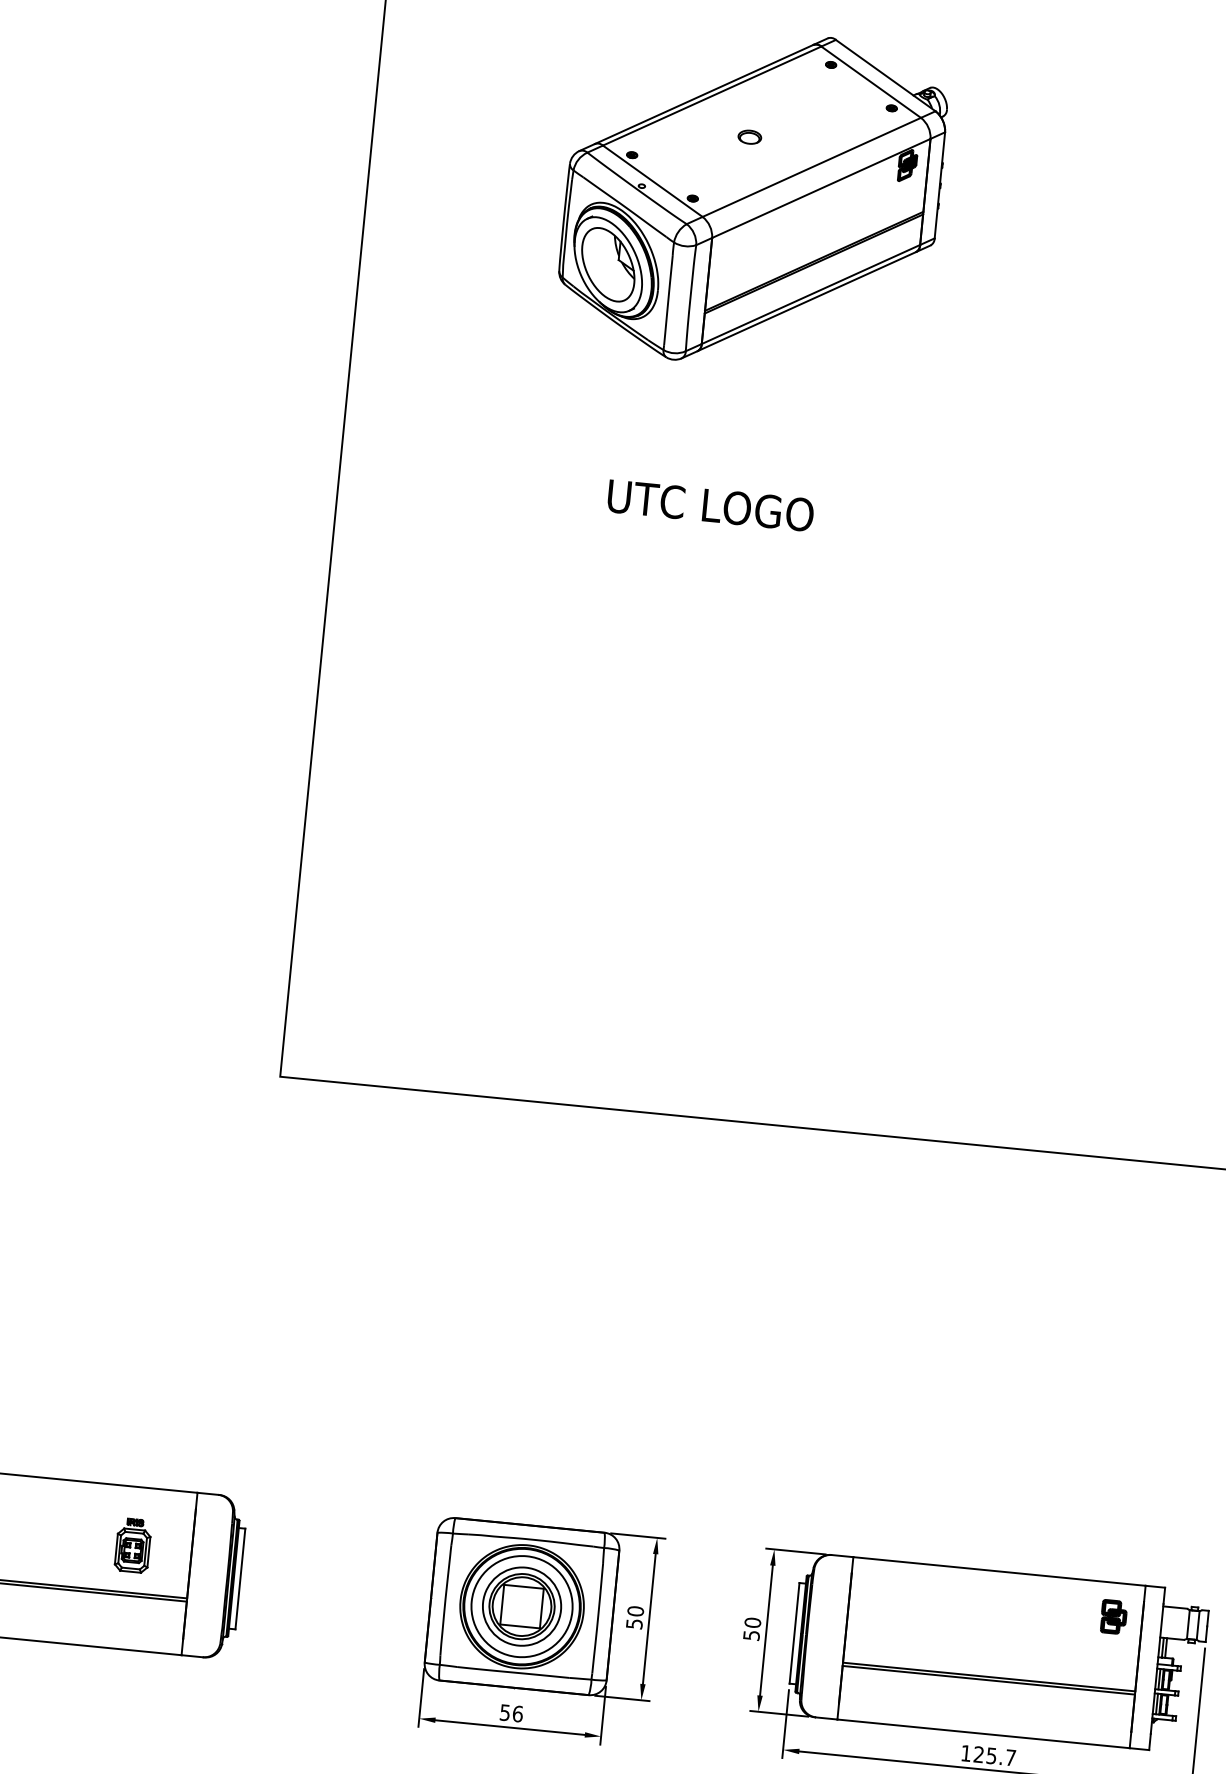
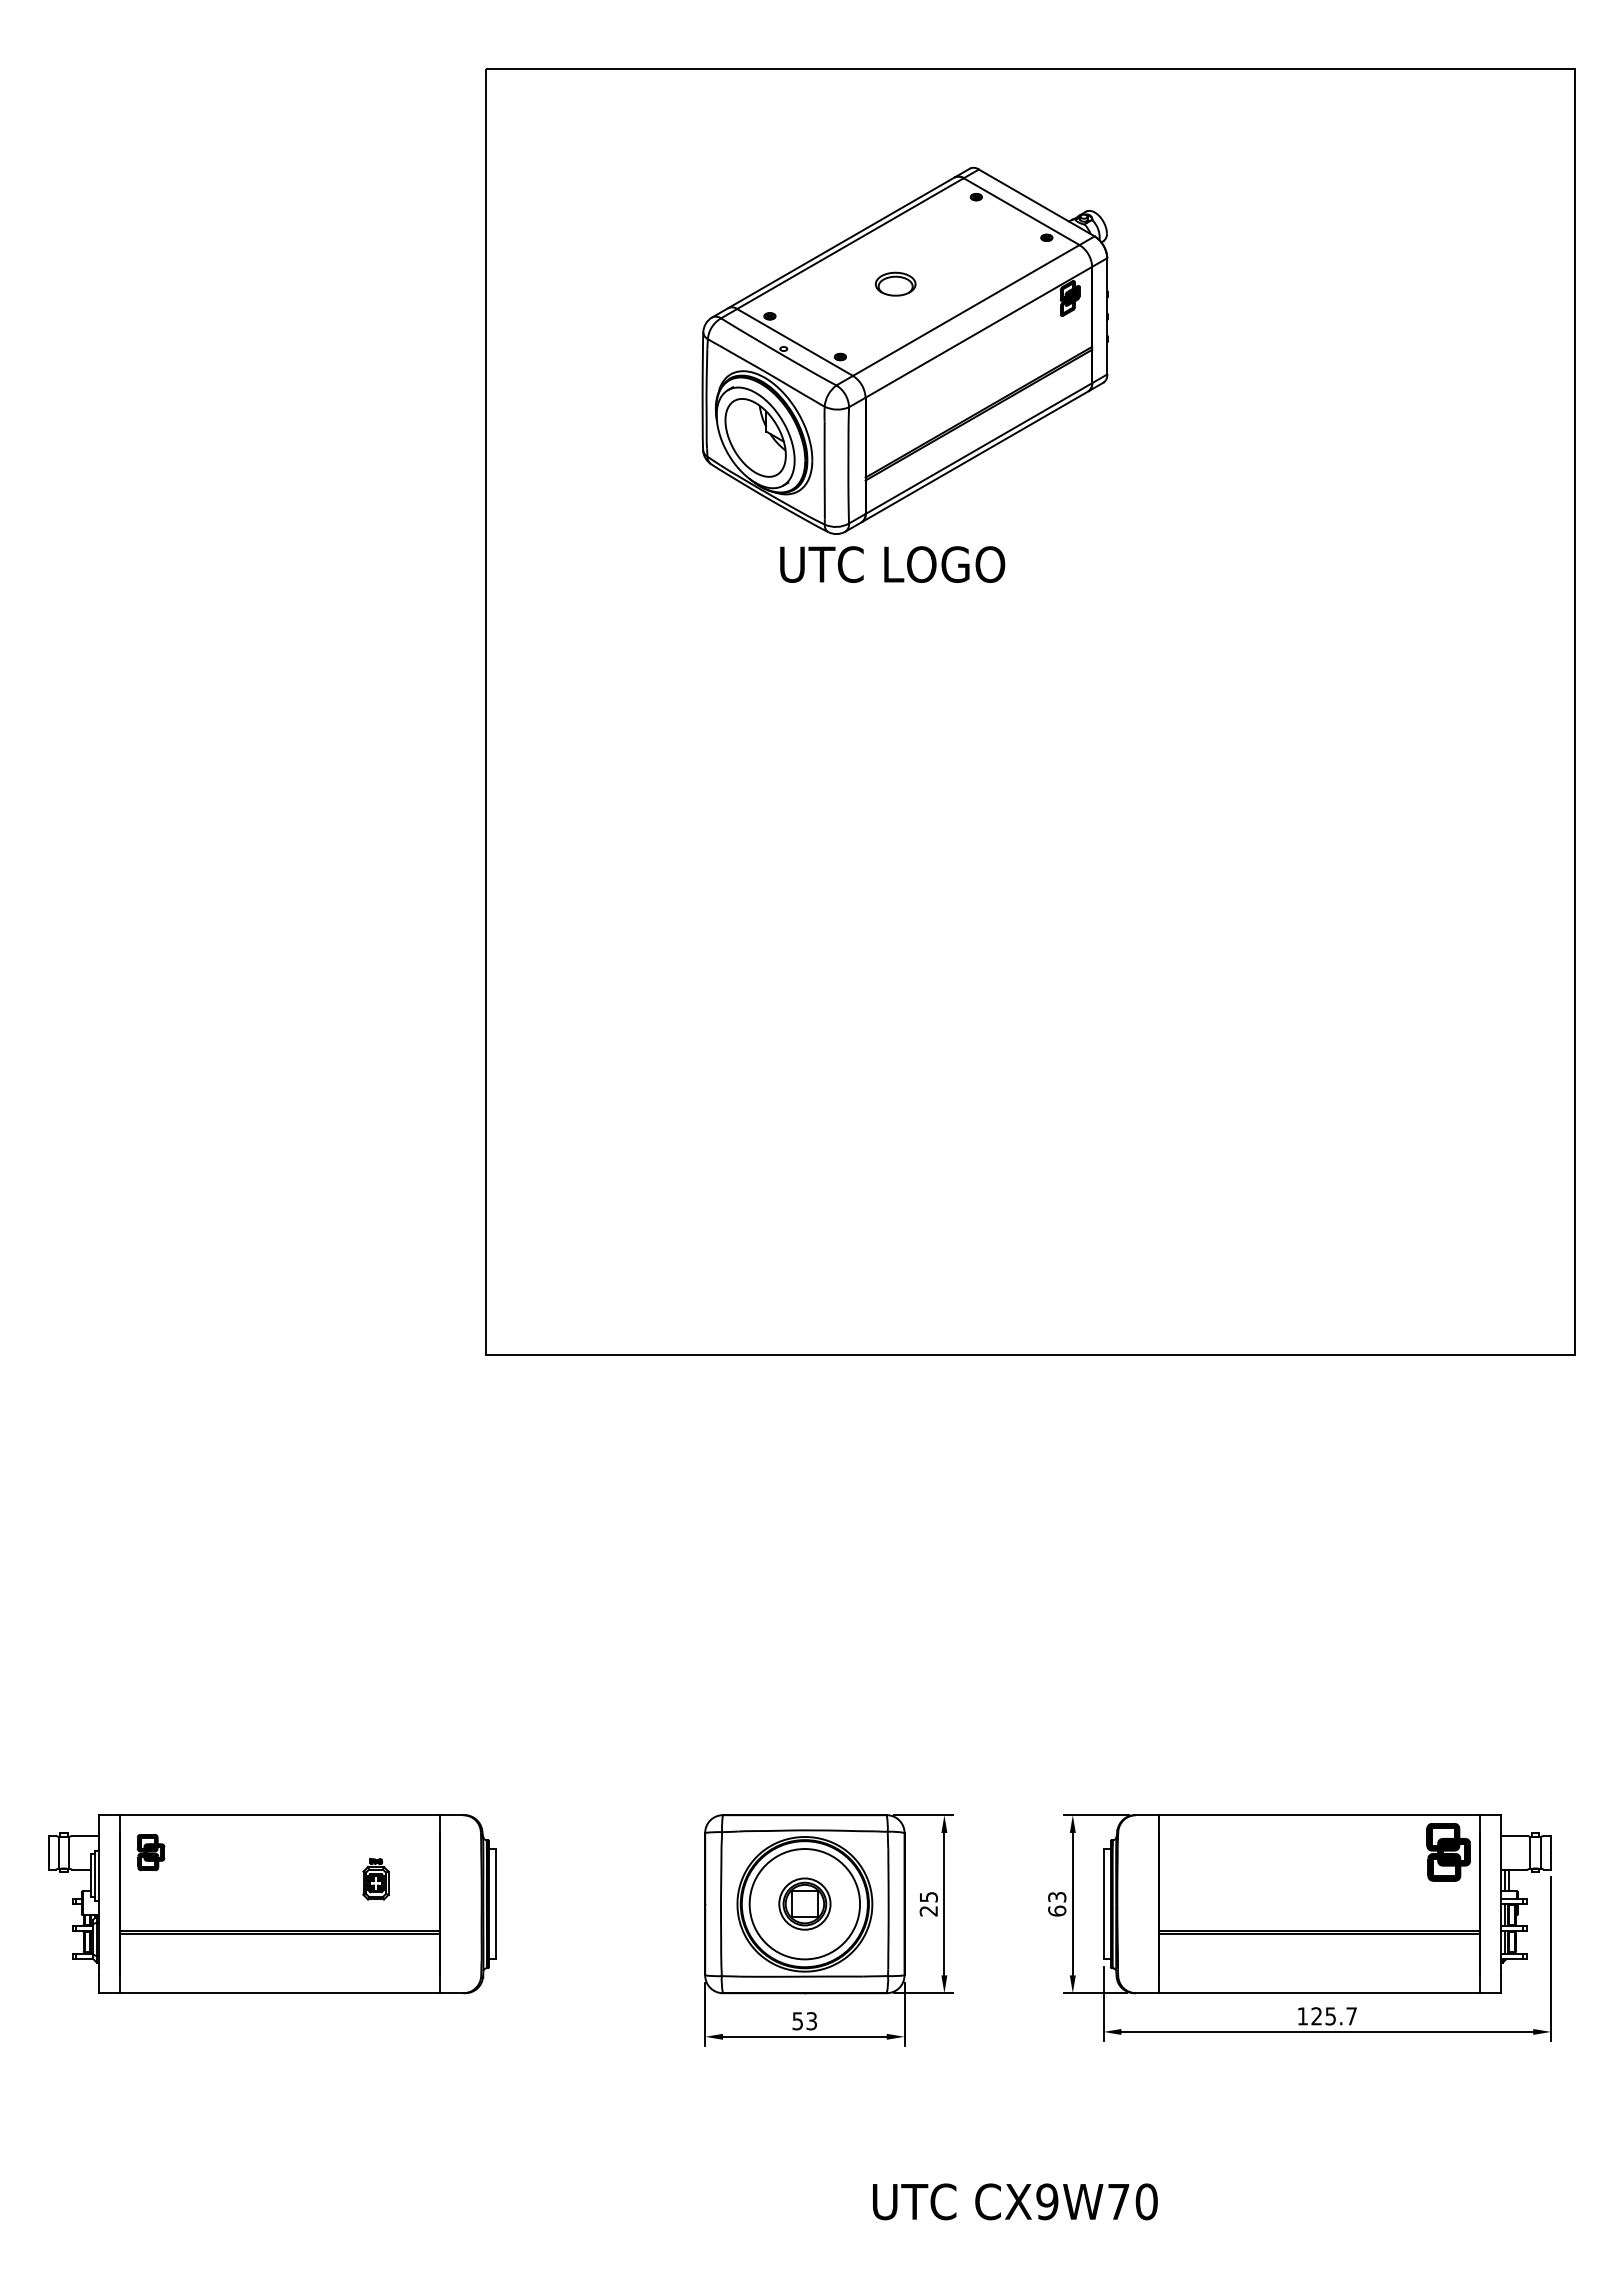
part: (749, 137) -> (895, 284), size x1.6
text: (710, 505) -> (892, 564), moved
part: (132, 1545) -> (375, 1879), size x0.7
part: (521, 1605) -> (804, 1903), size x0.6
text: (634, 1617) -> (928, 1903), 50 -> 25
part: (1113, 1617) -> (1448, 1852), size x1.6
text: (752, 1628) -> (1057, 1903), 50 -> 63
text: (517, 1714) -> (811, 2021), 56 -> 53

